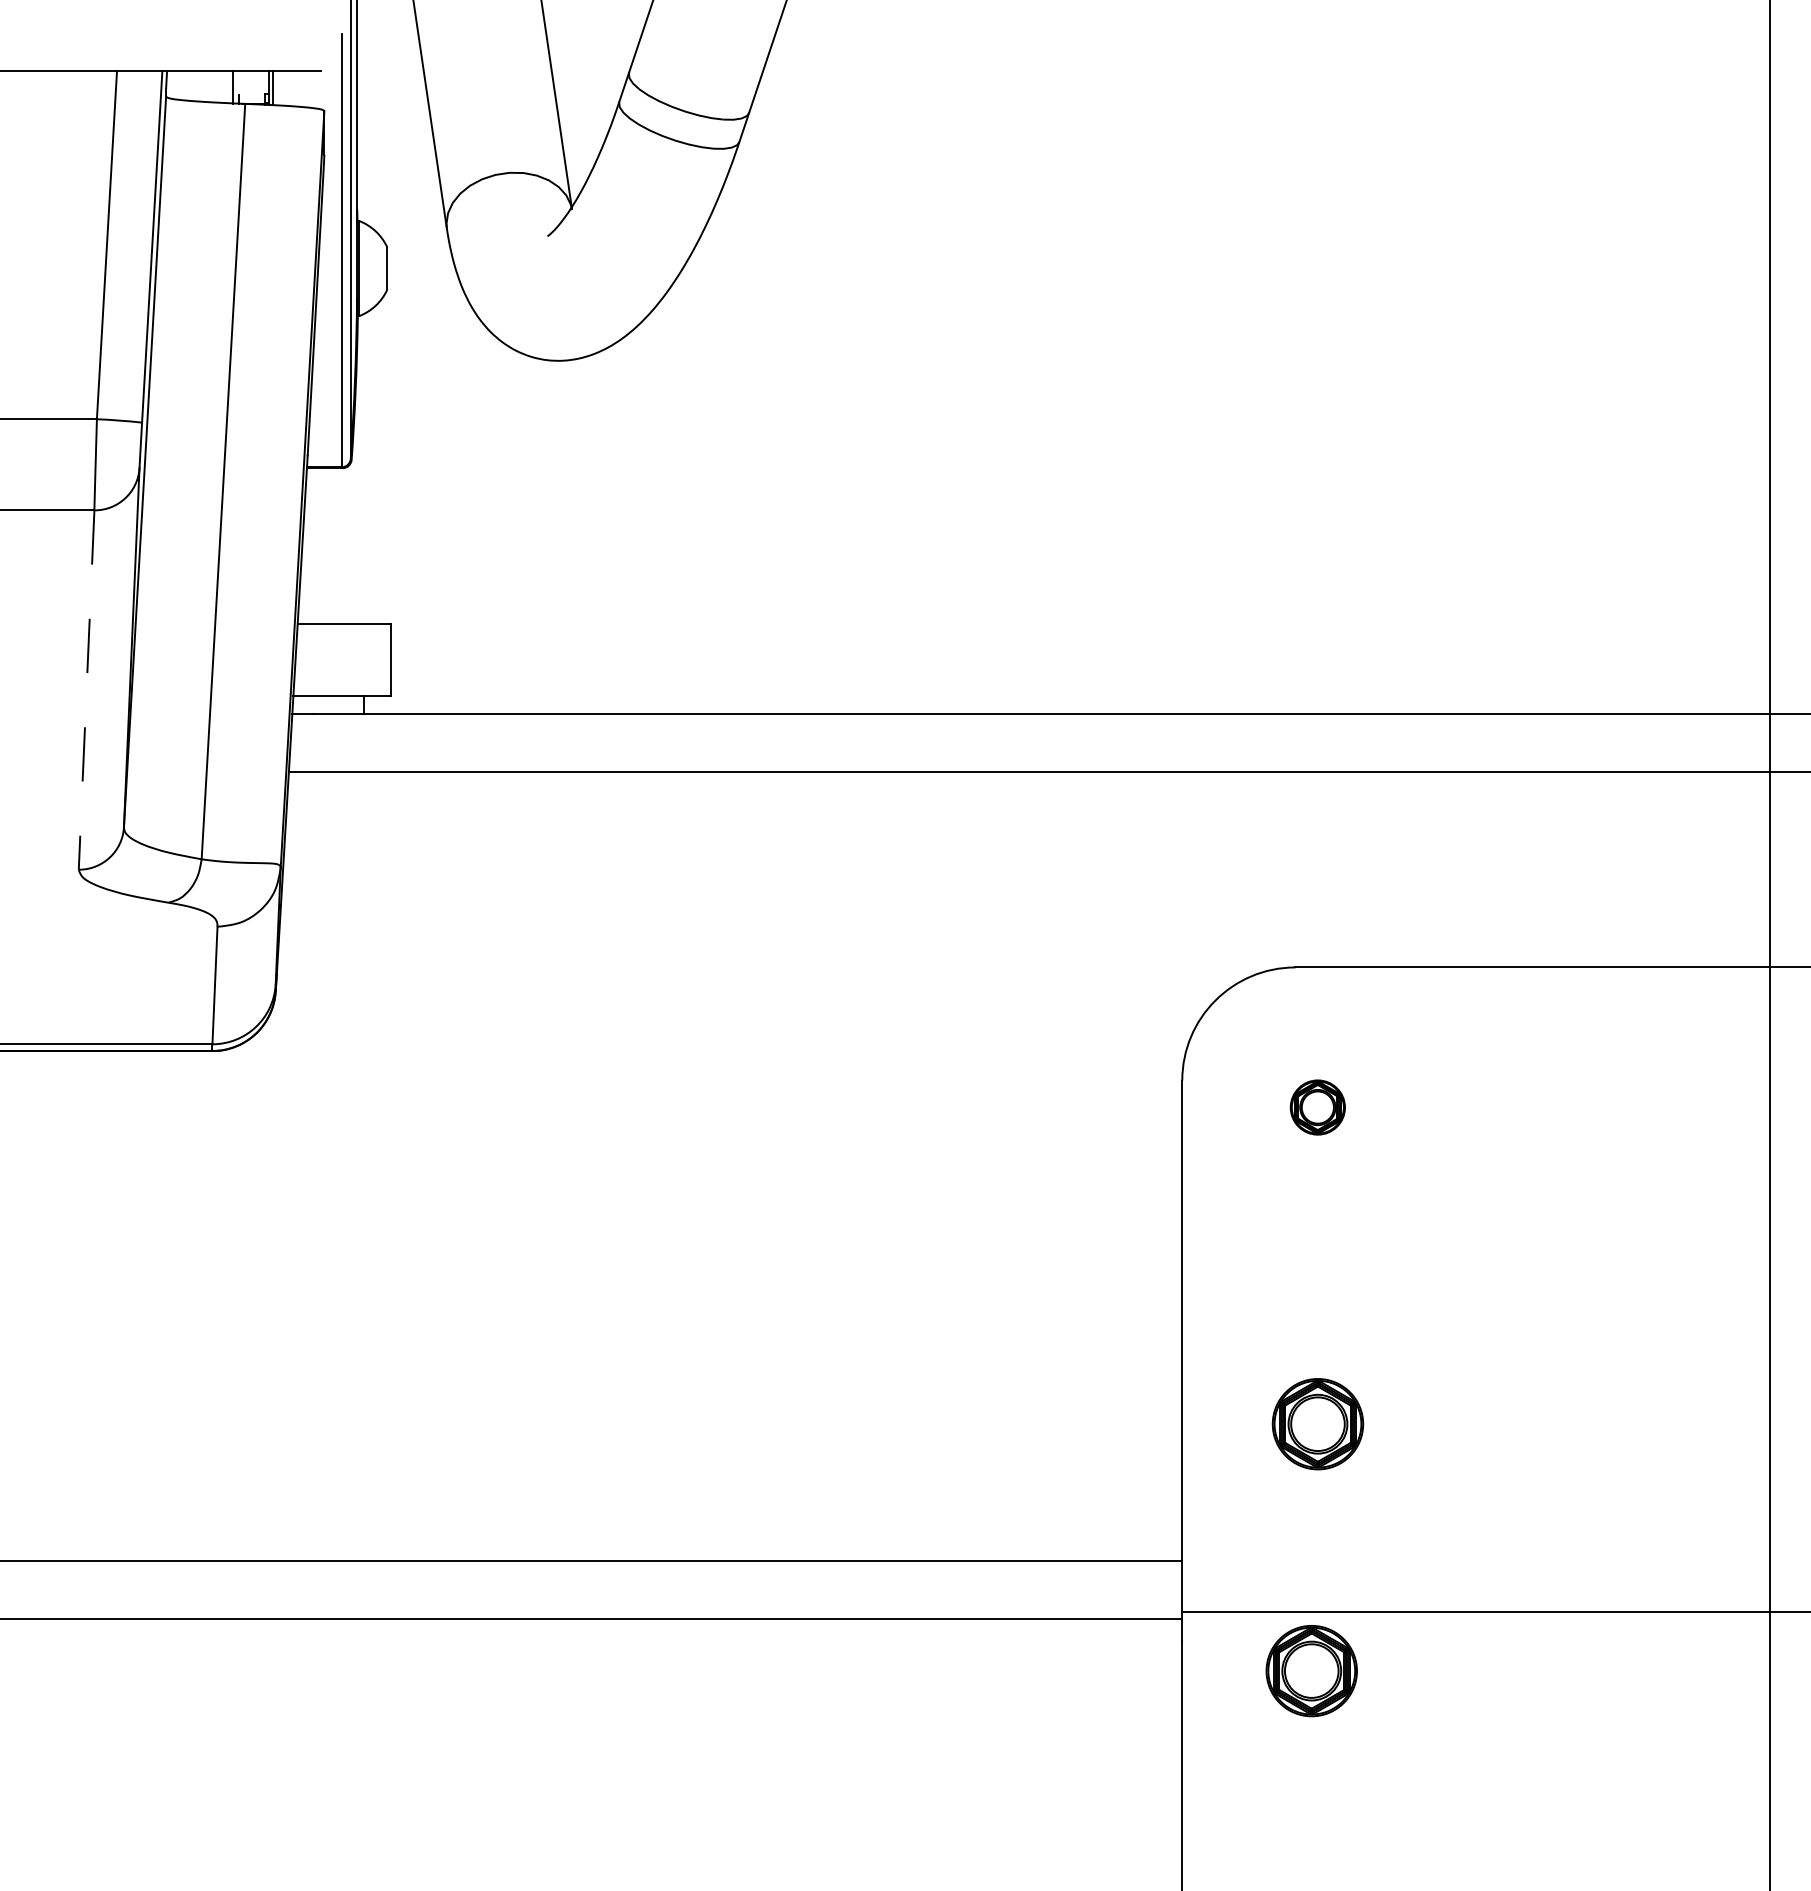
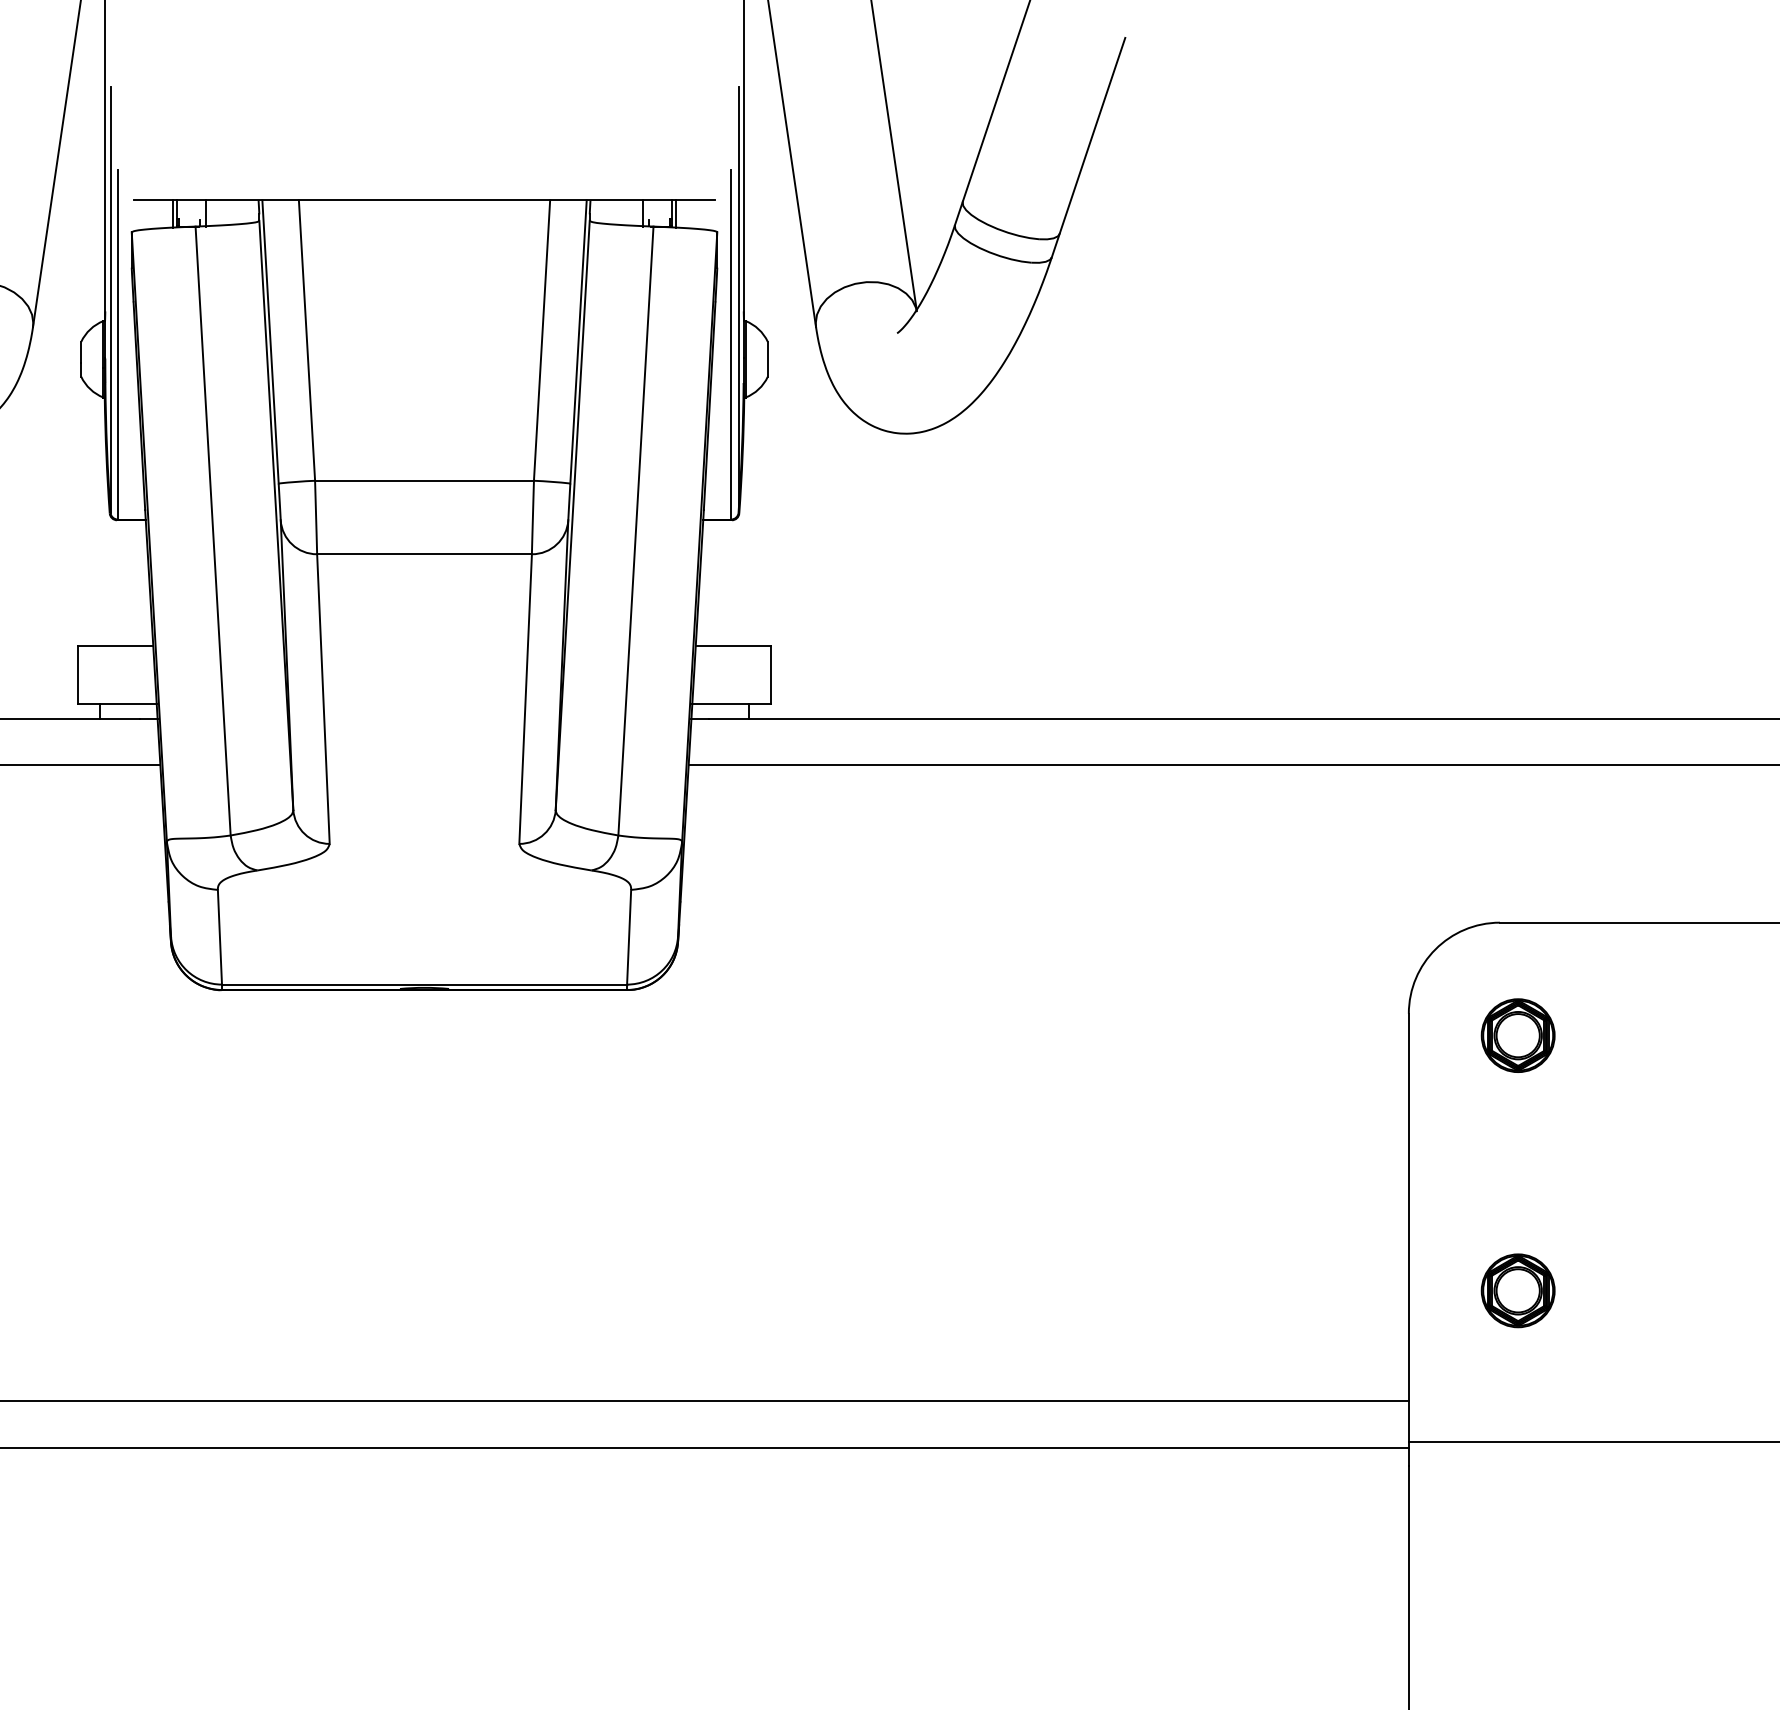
line: (86, 690) -> (525, 699), dashed -> solid
part: (1317, 1107) -> (1517, 1035), size x1.67
part: (1310, 1670) -> (1512, 1489), removed

